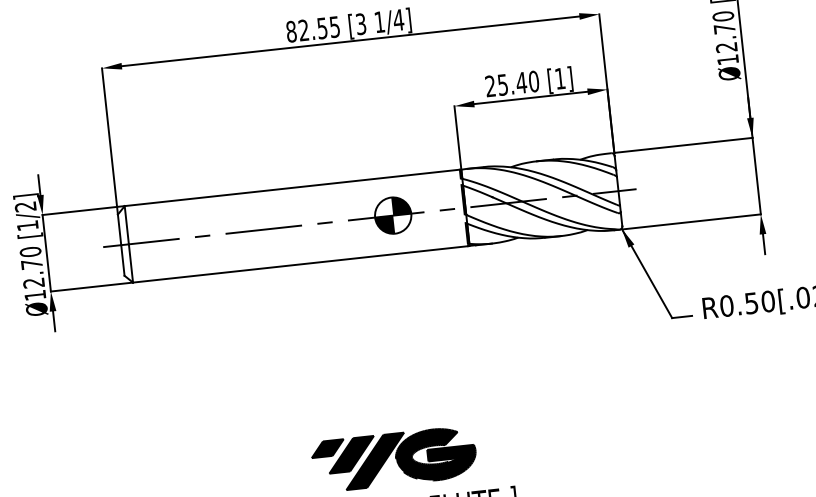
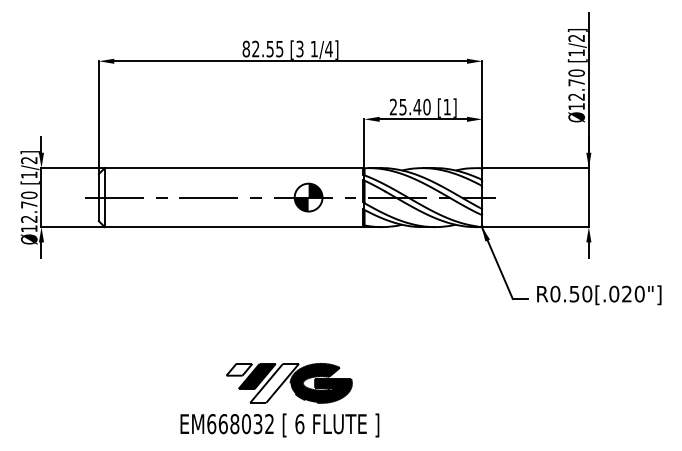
fill: (327, 448) -> (239, 369), removed
fill: (375, 460) -> (274, 382), removed

